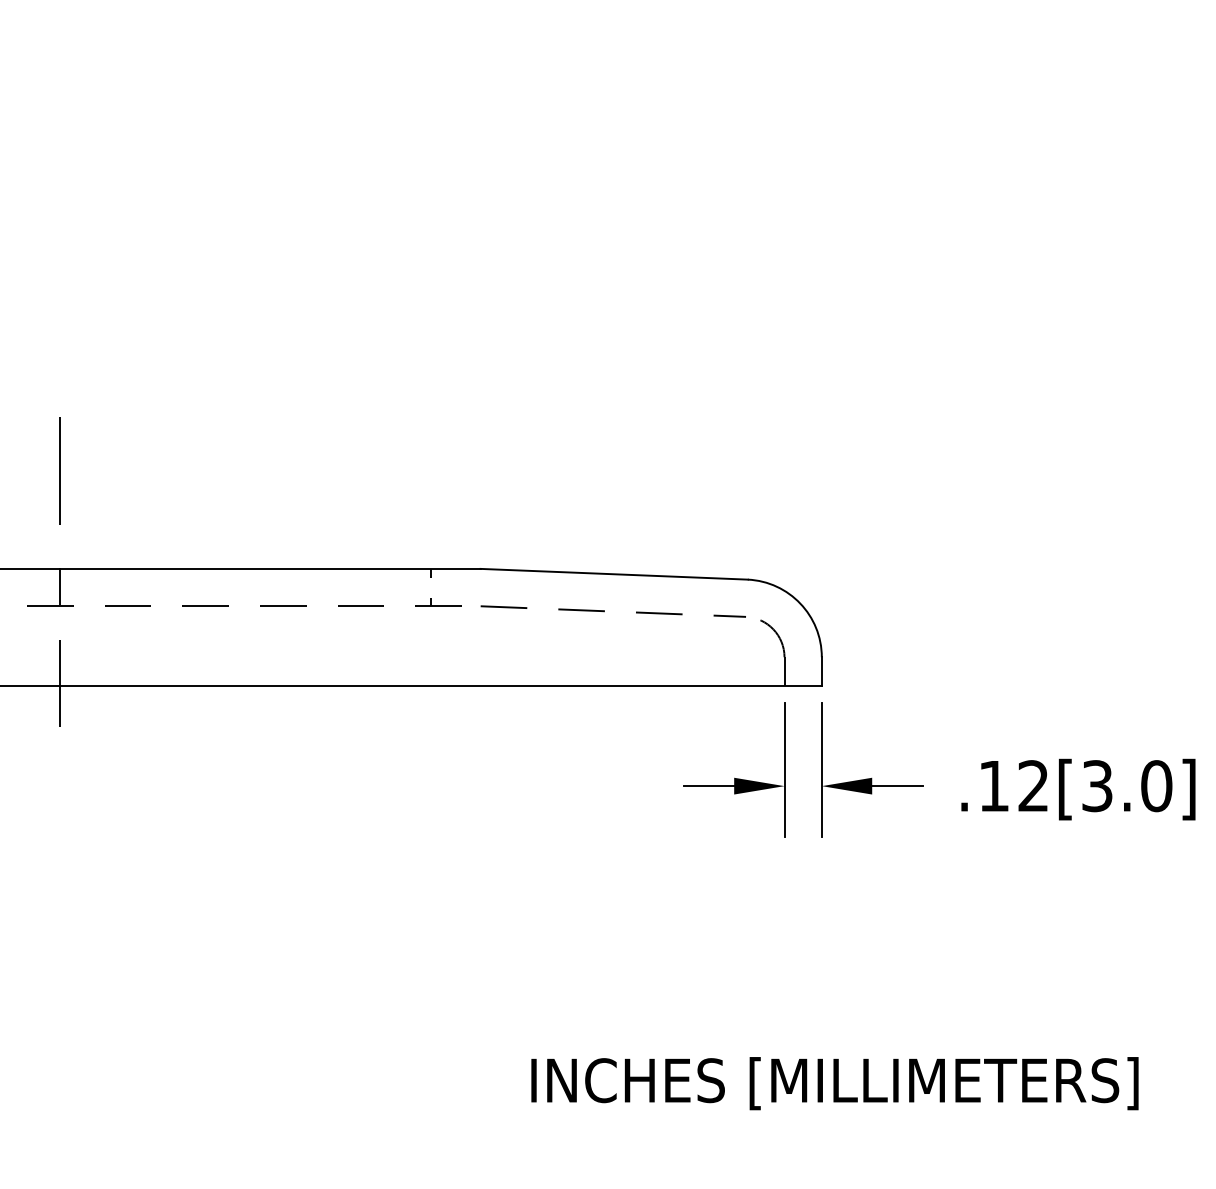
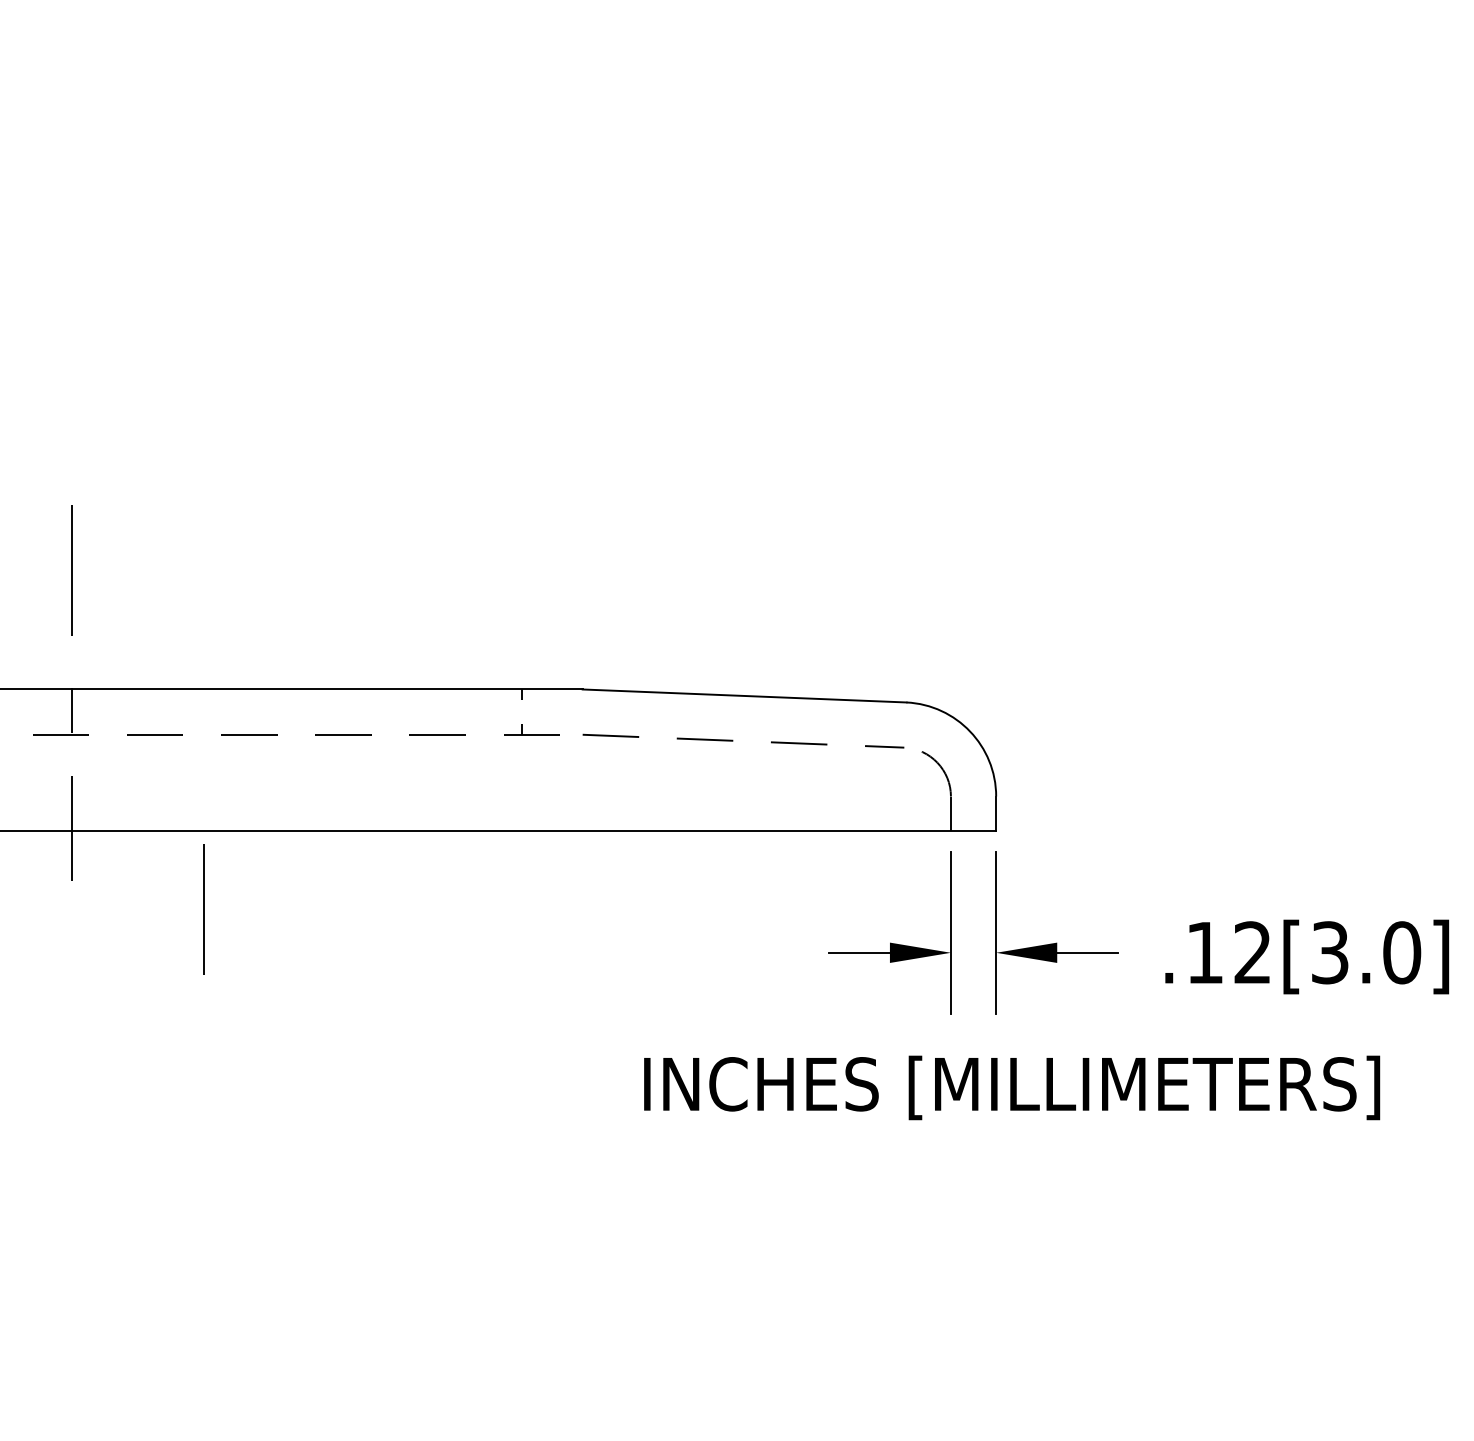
line: (168, 750) -> (204, 909), added
text: (834, 1083) -> (1011, 1087), moved

